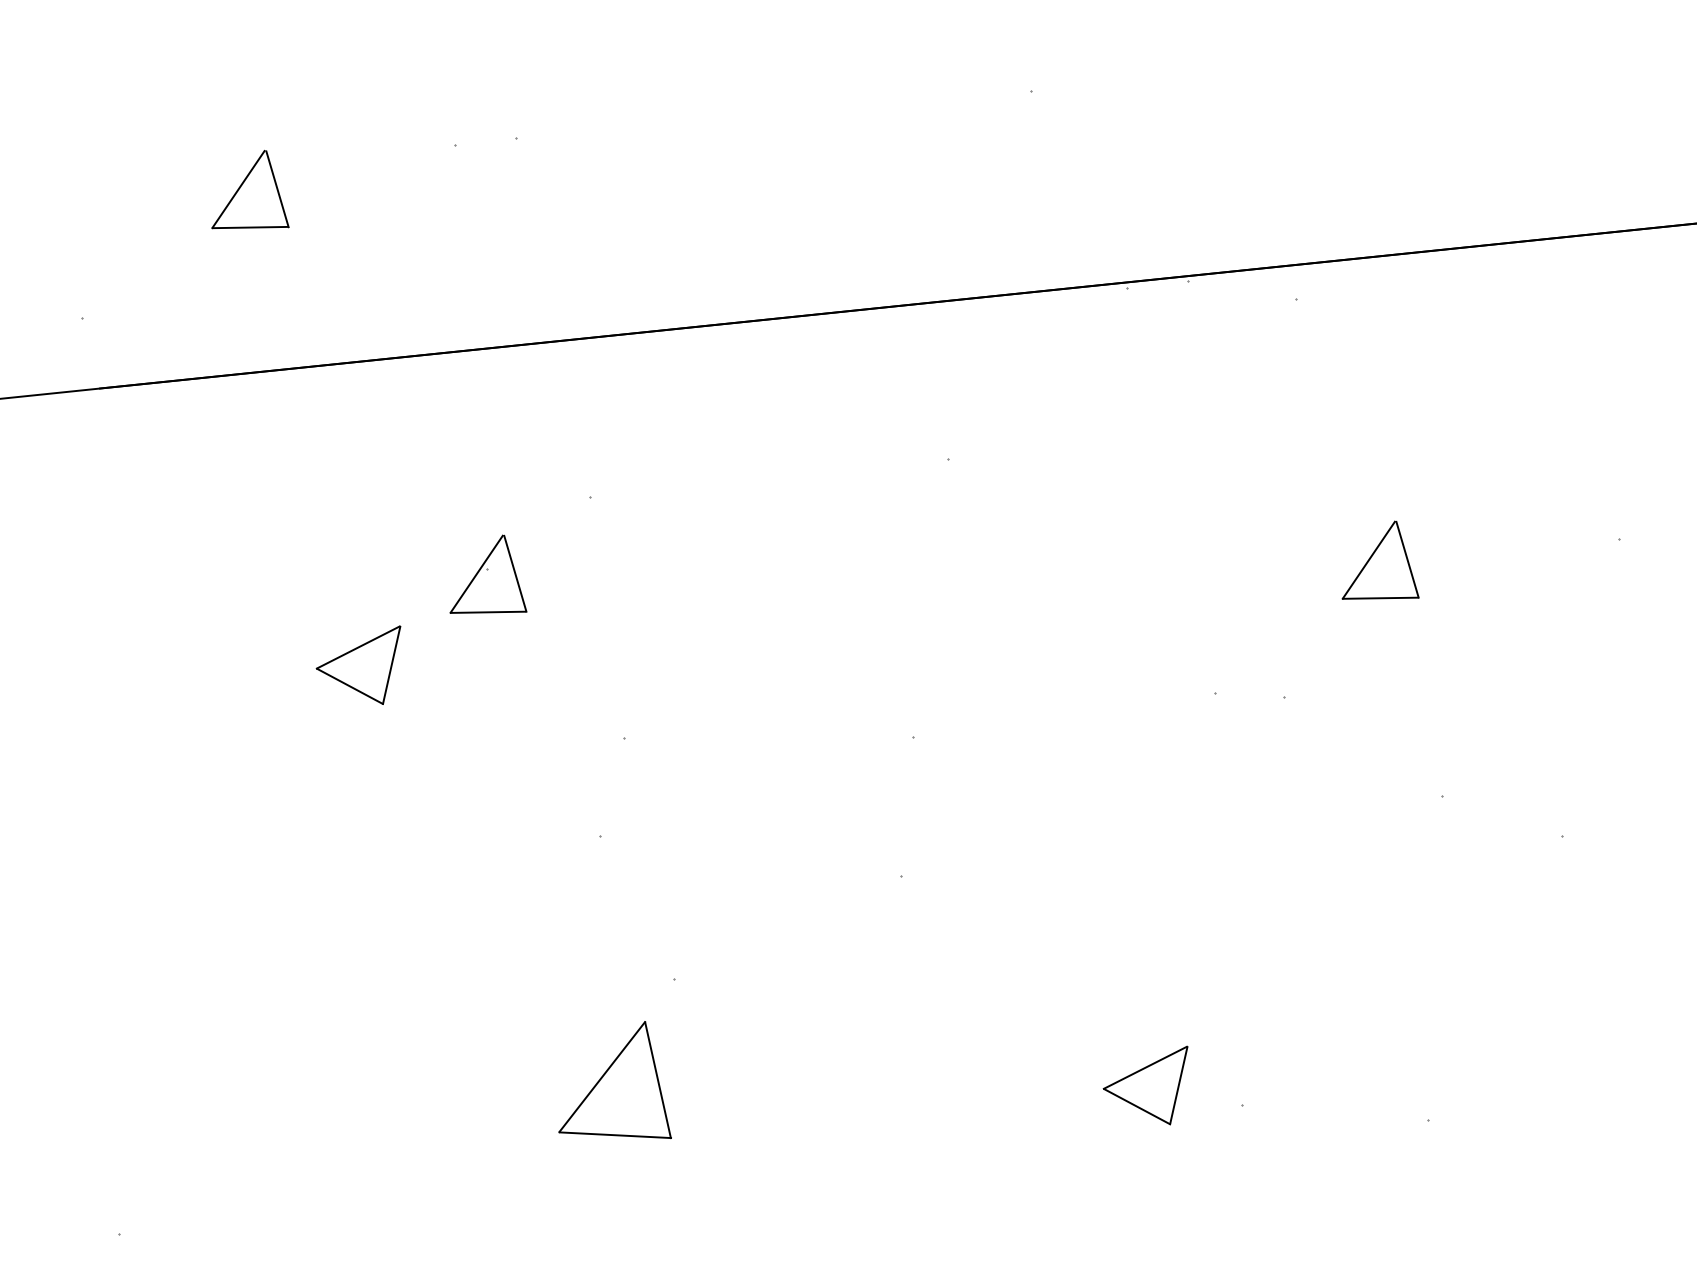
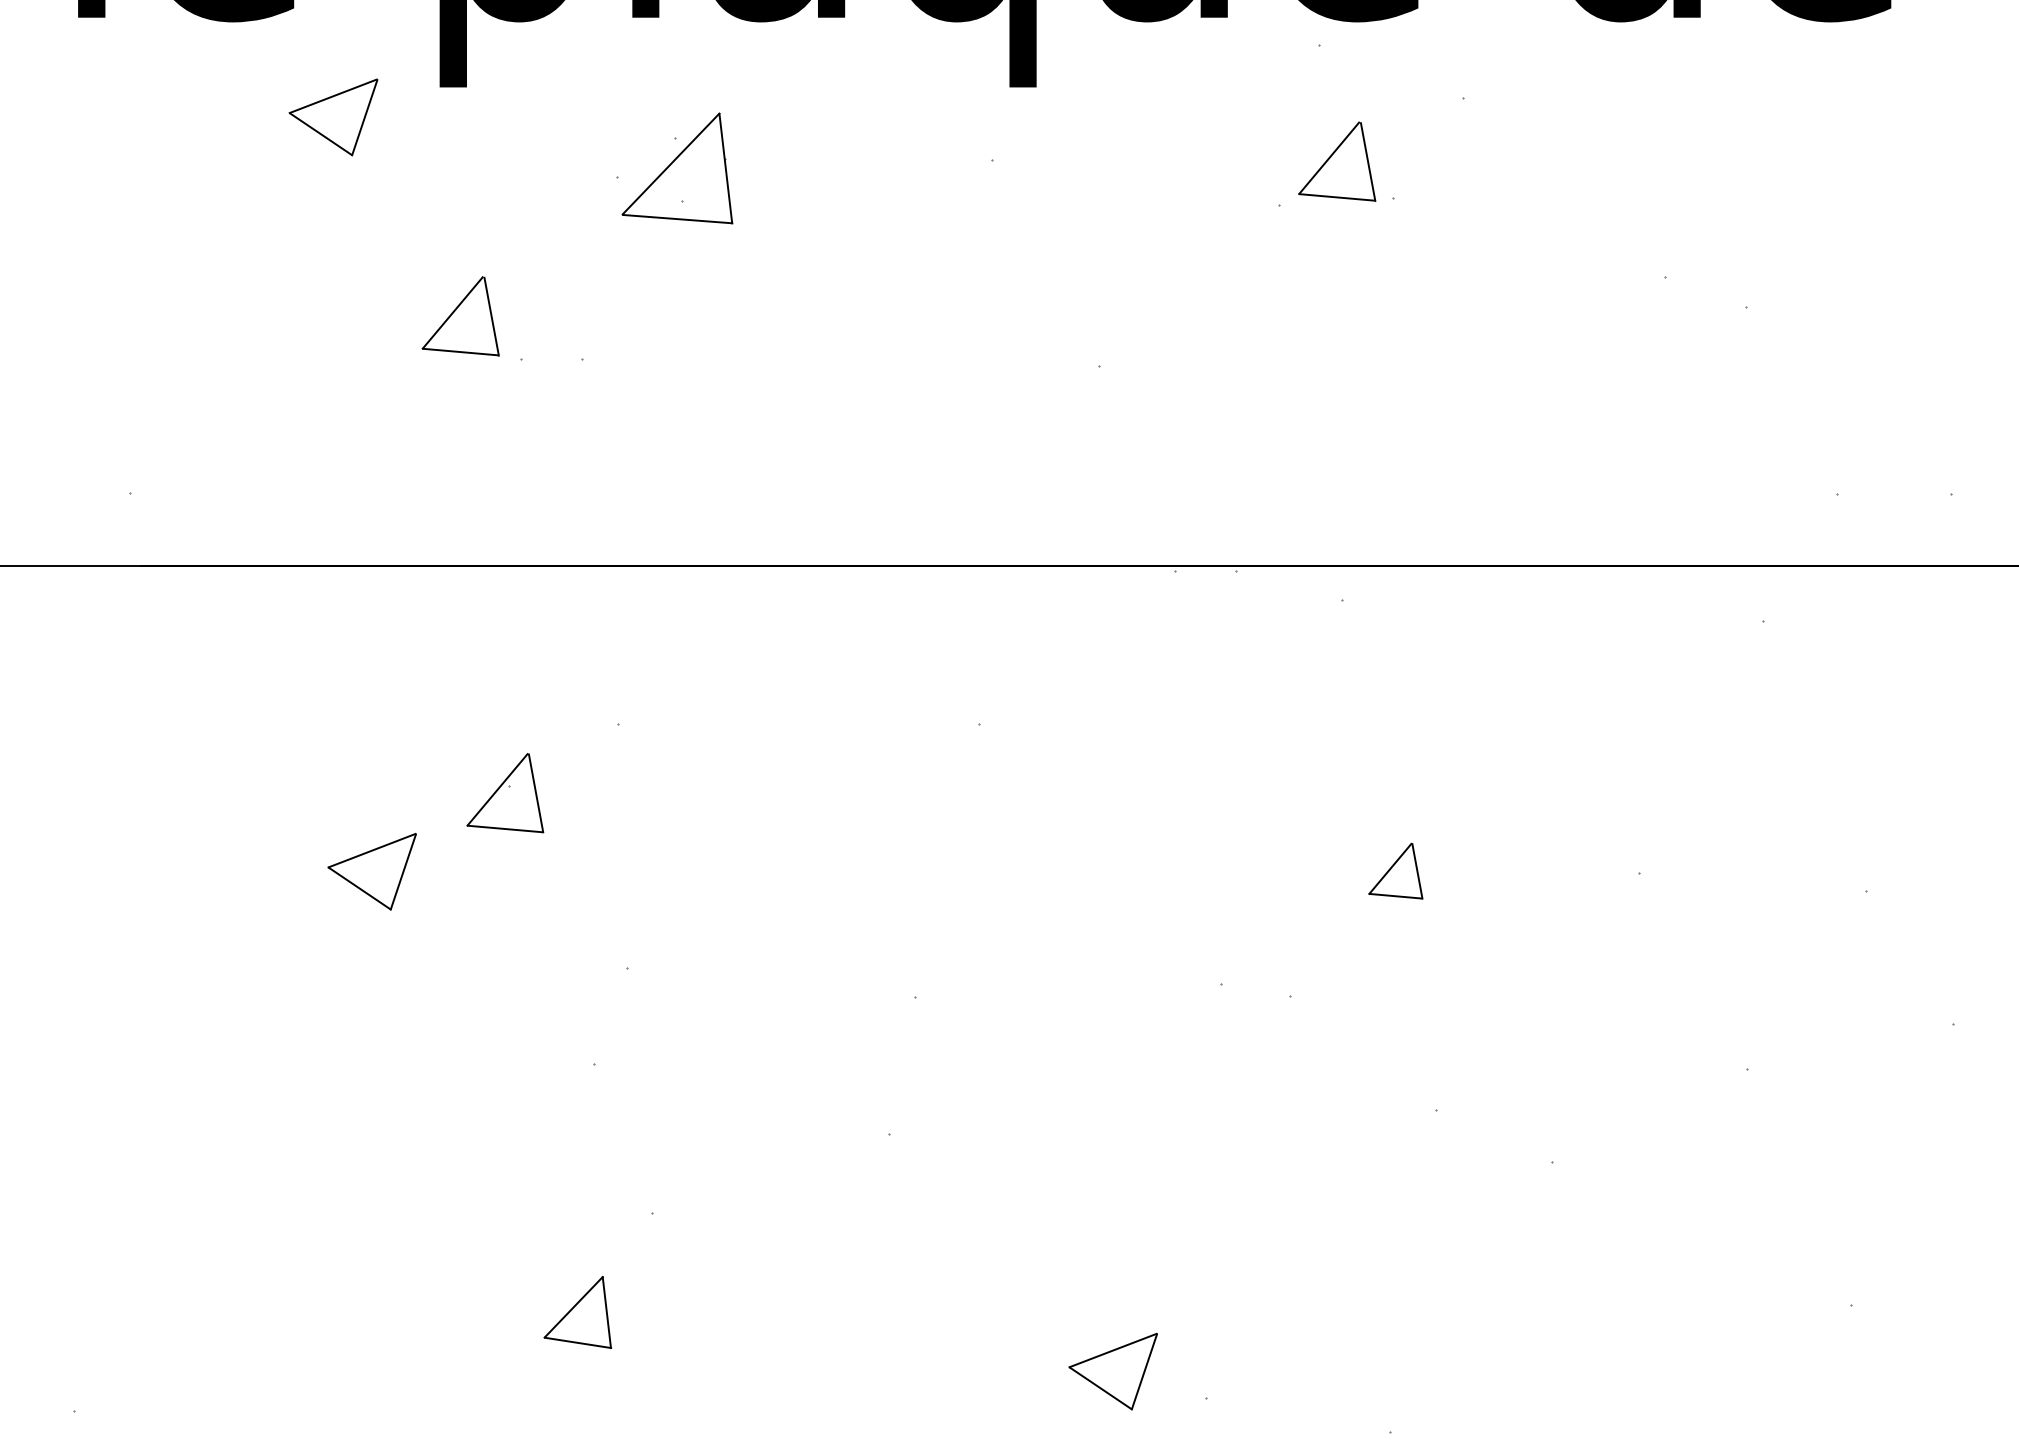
part: (246, 192) -> (460, 316), moved
part: (1376, 563) -> (1395, 871), size x0.7
part: (609, 1084) -> (577, 1312), size x0.6

